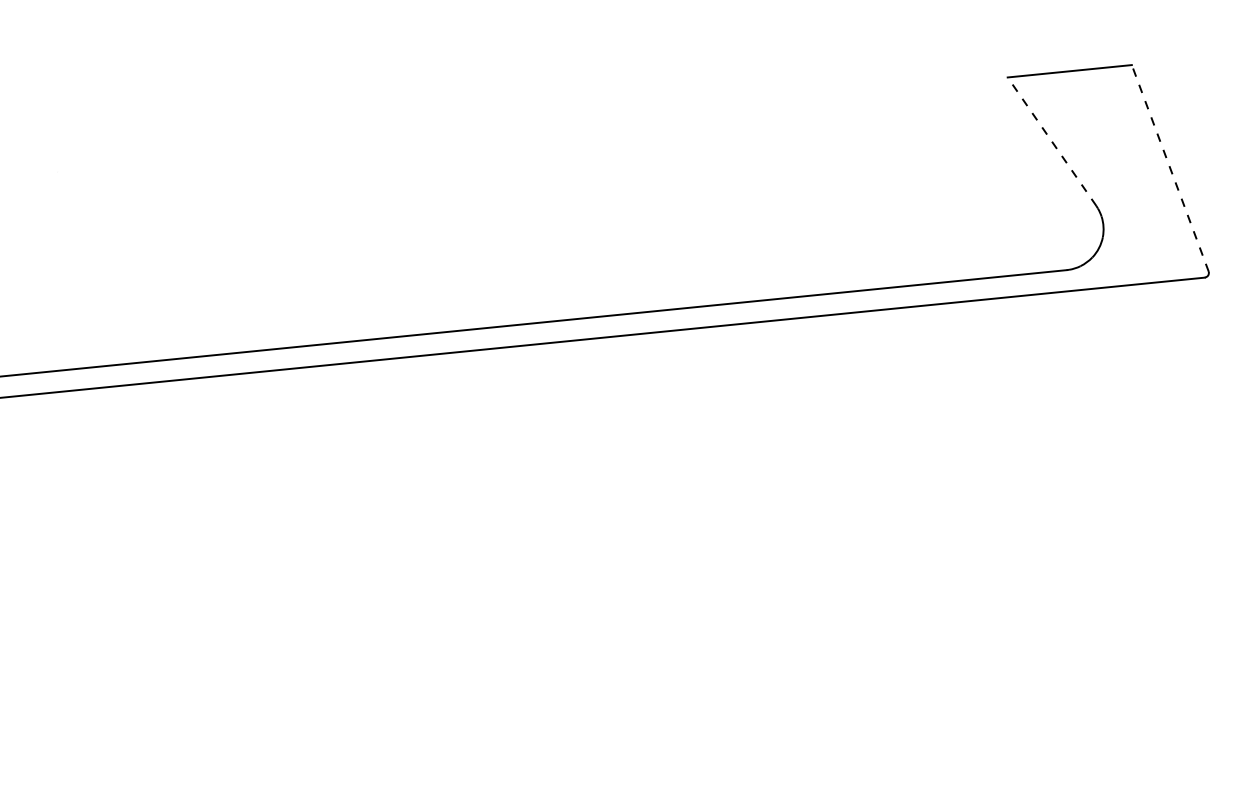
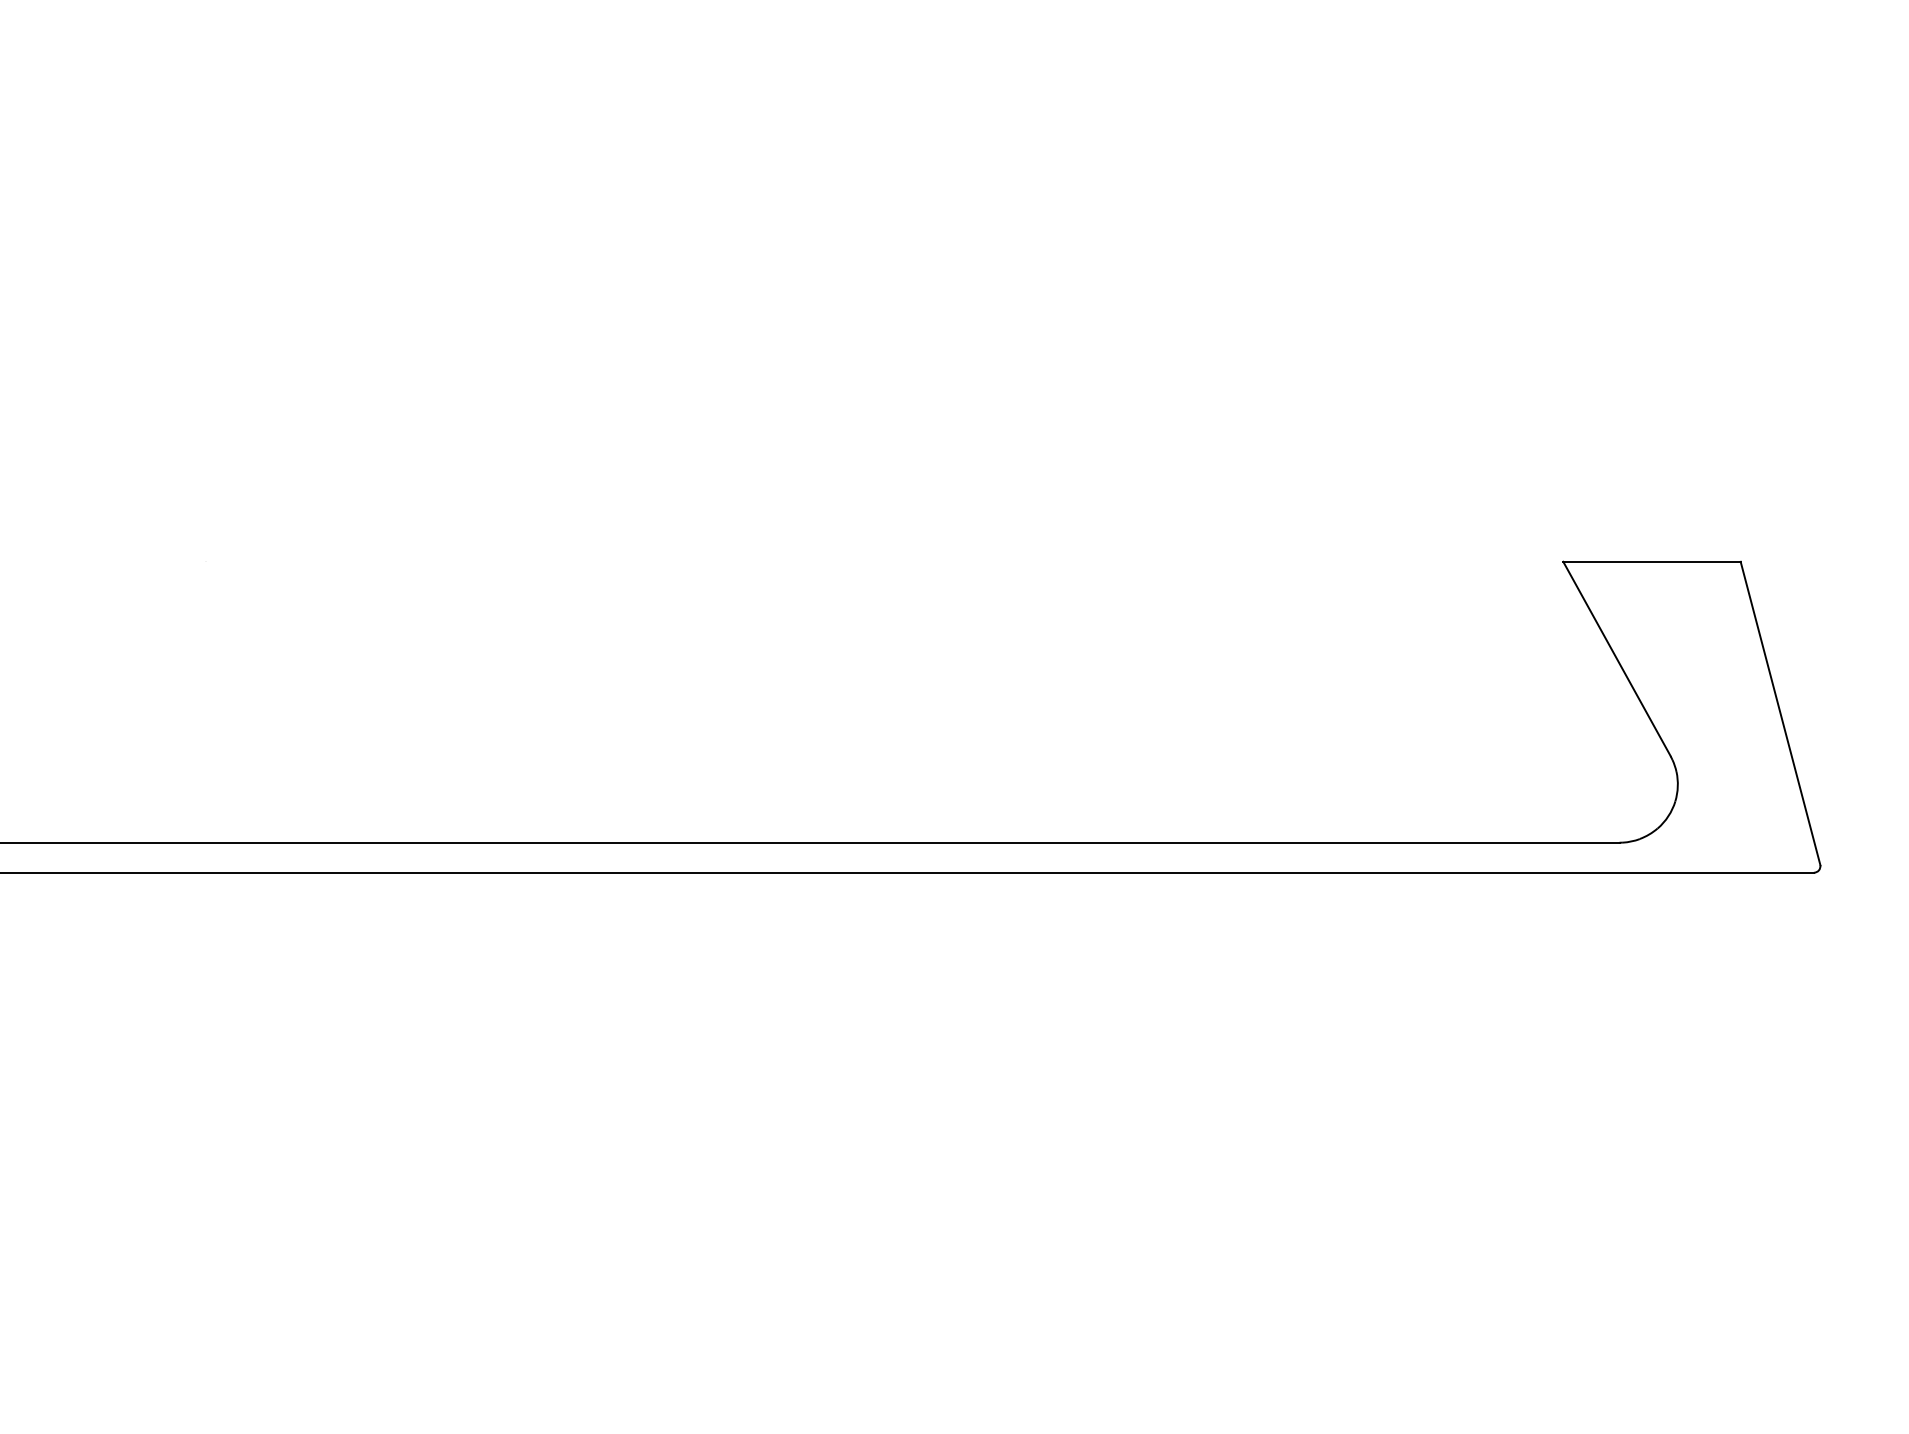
line: (1051, 141) -> (1616, 658), dashed -> solid
line: (1170, 168) -> (1780, 713), dashed -> solid

